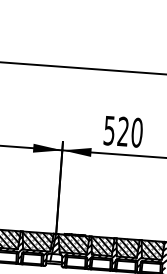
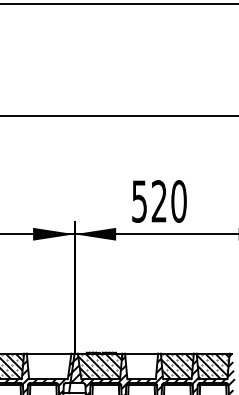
hatch: (37, 241) -> (48, 366), removed
hatch: (102, 246) -> (141, 366), removed

